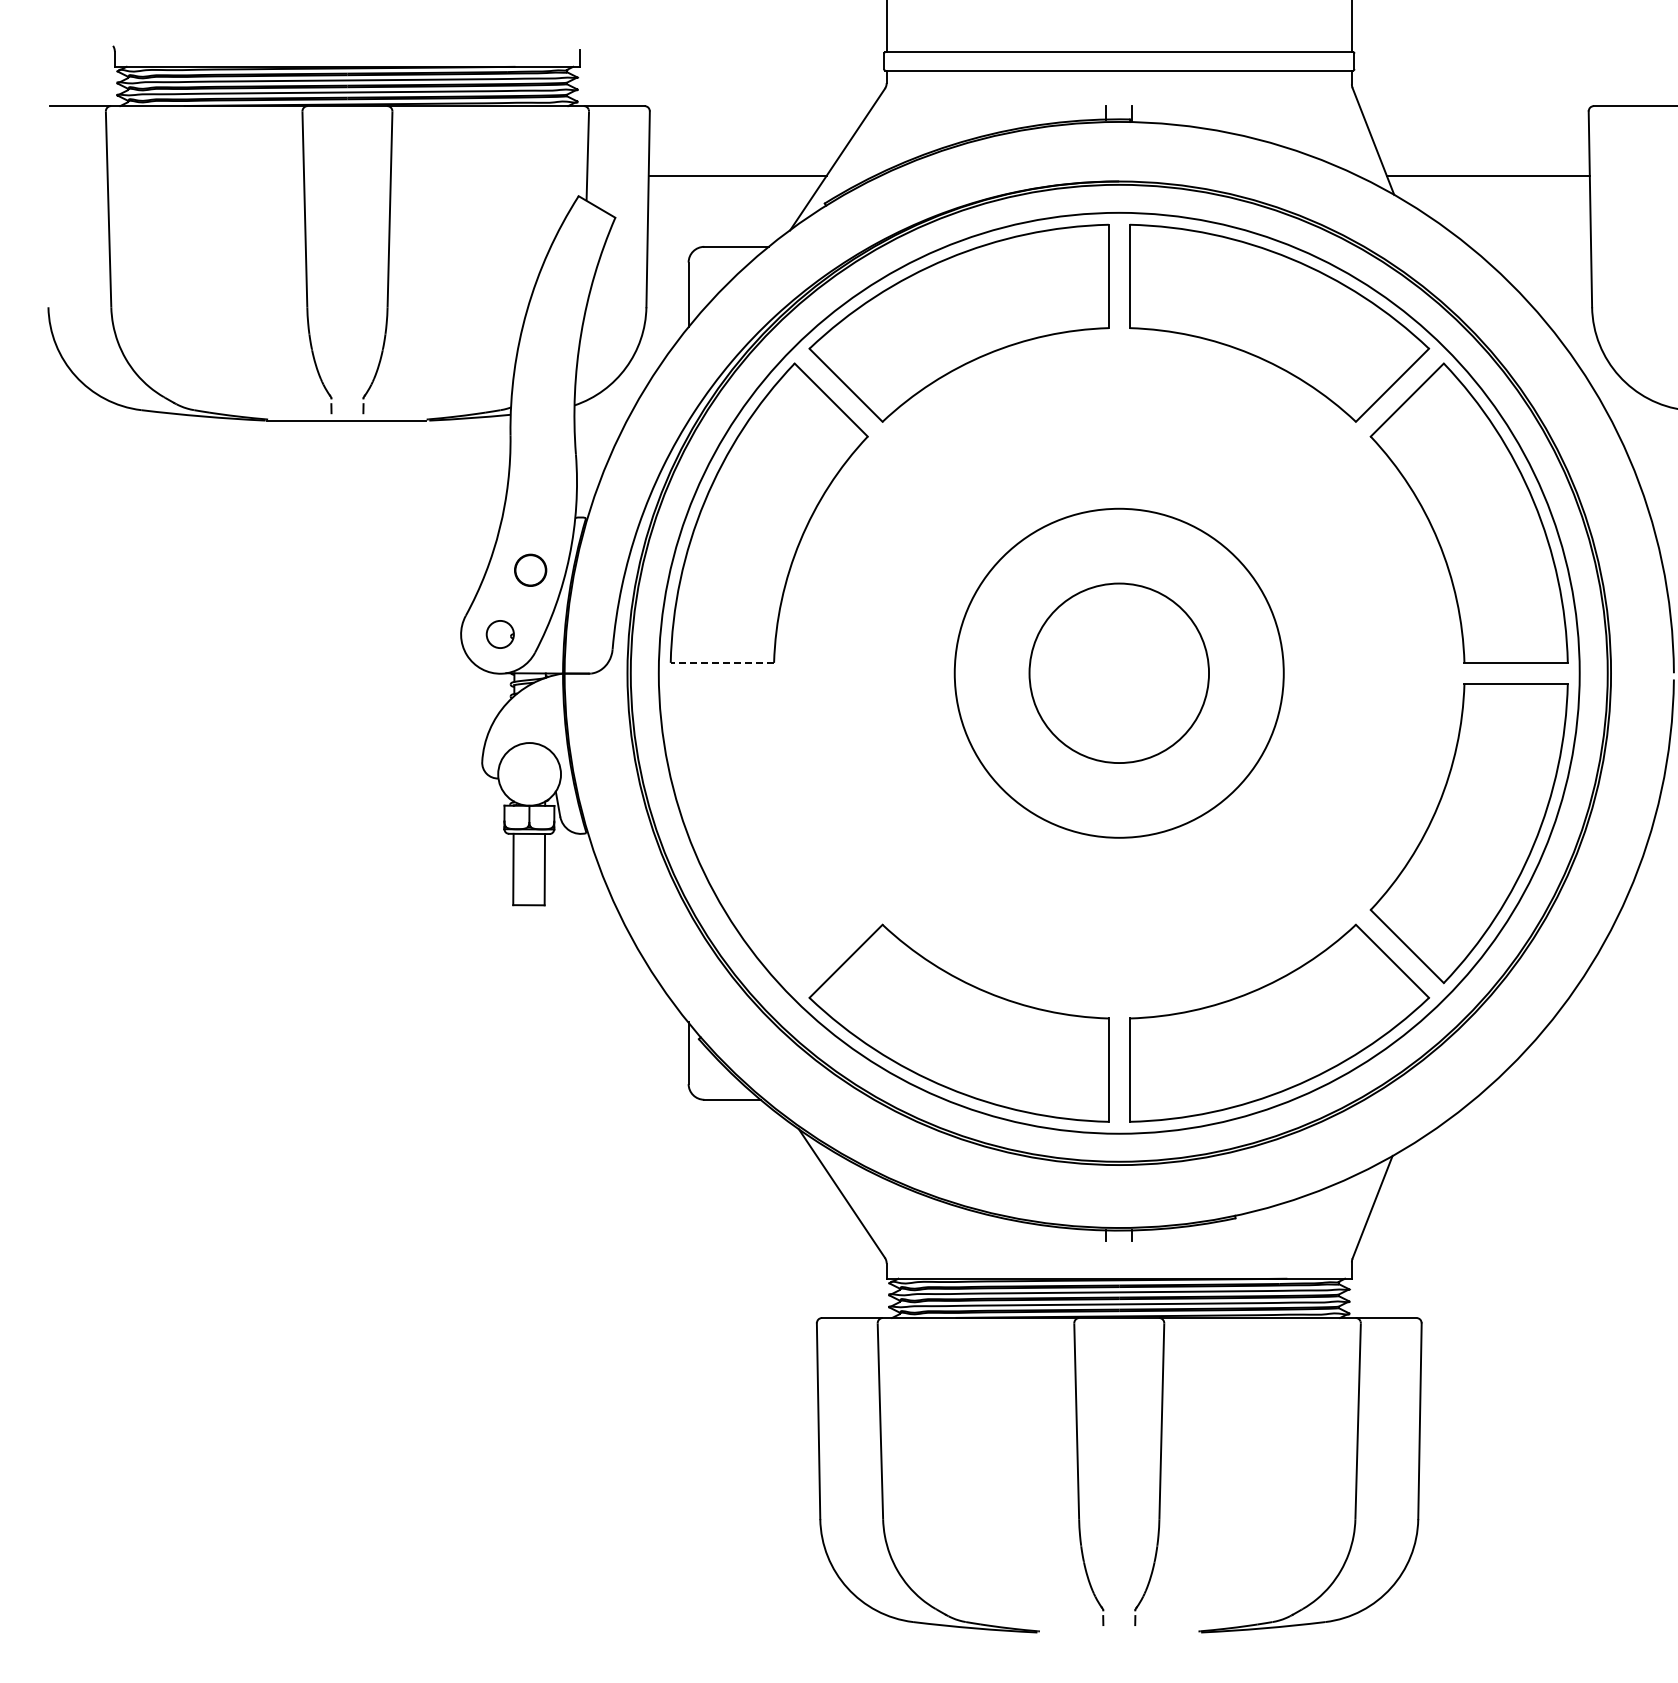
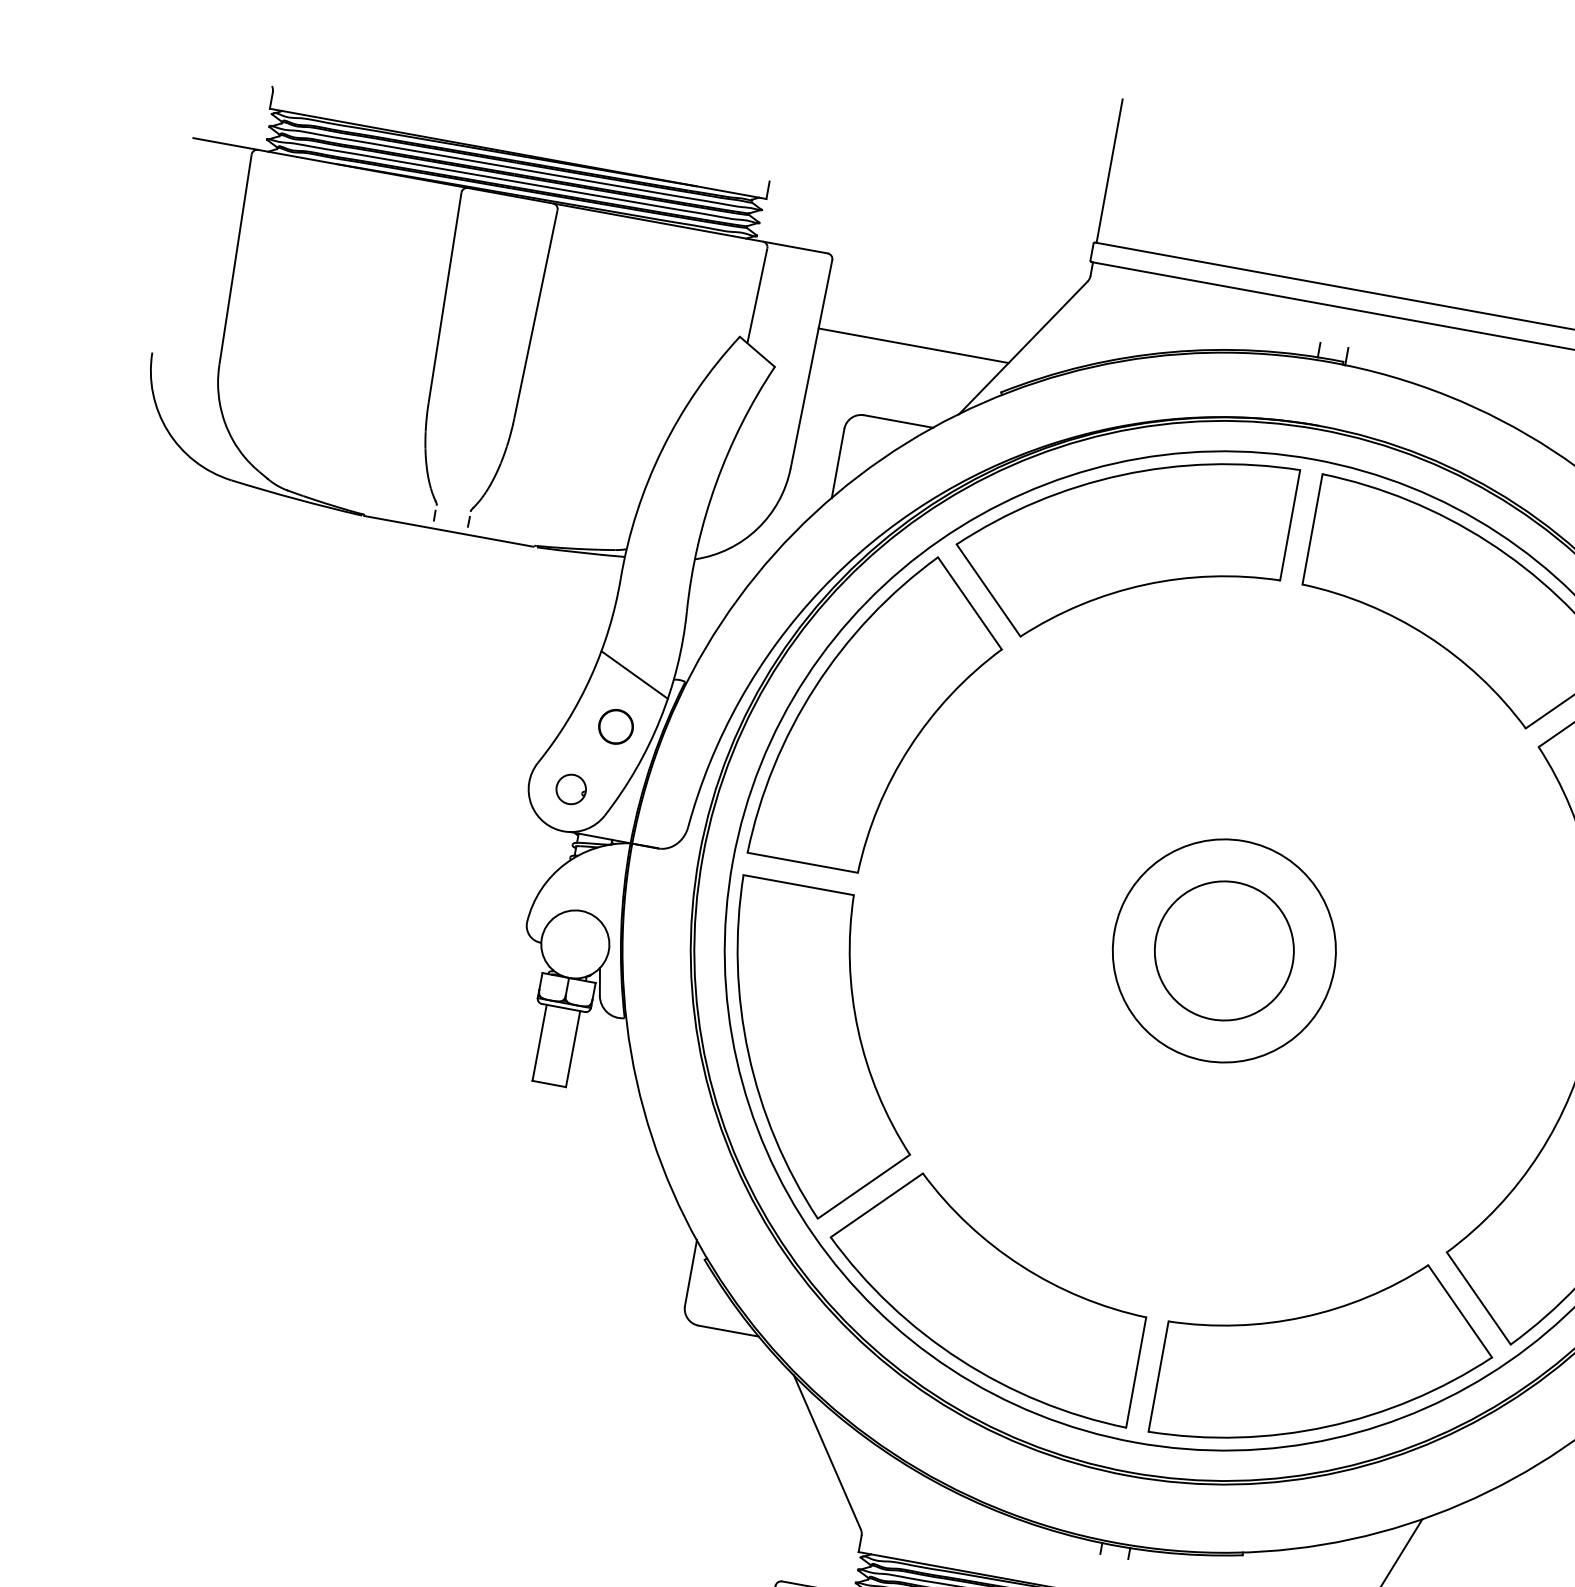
line: (538, 520) -> (634, 675), added
line: (722, 662) -> (802, 862), dashed -> solid
circle: (1119, 673) -> (1224, 951), size x0.62
circle: (1119, 673) -> (1224, 951), size x0.71
part: (768, 833) -> (818, 1053), added

